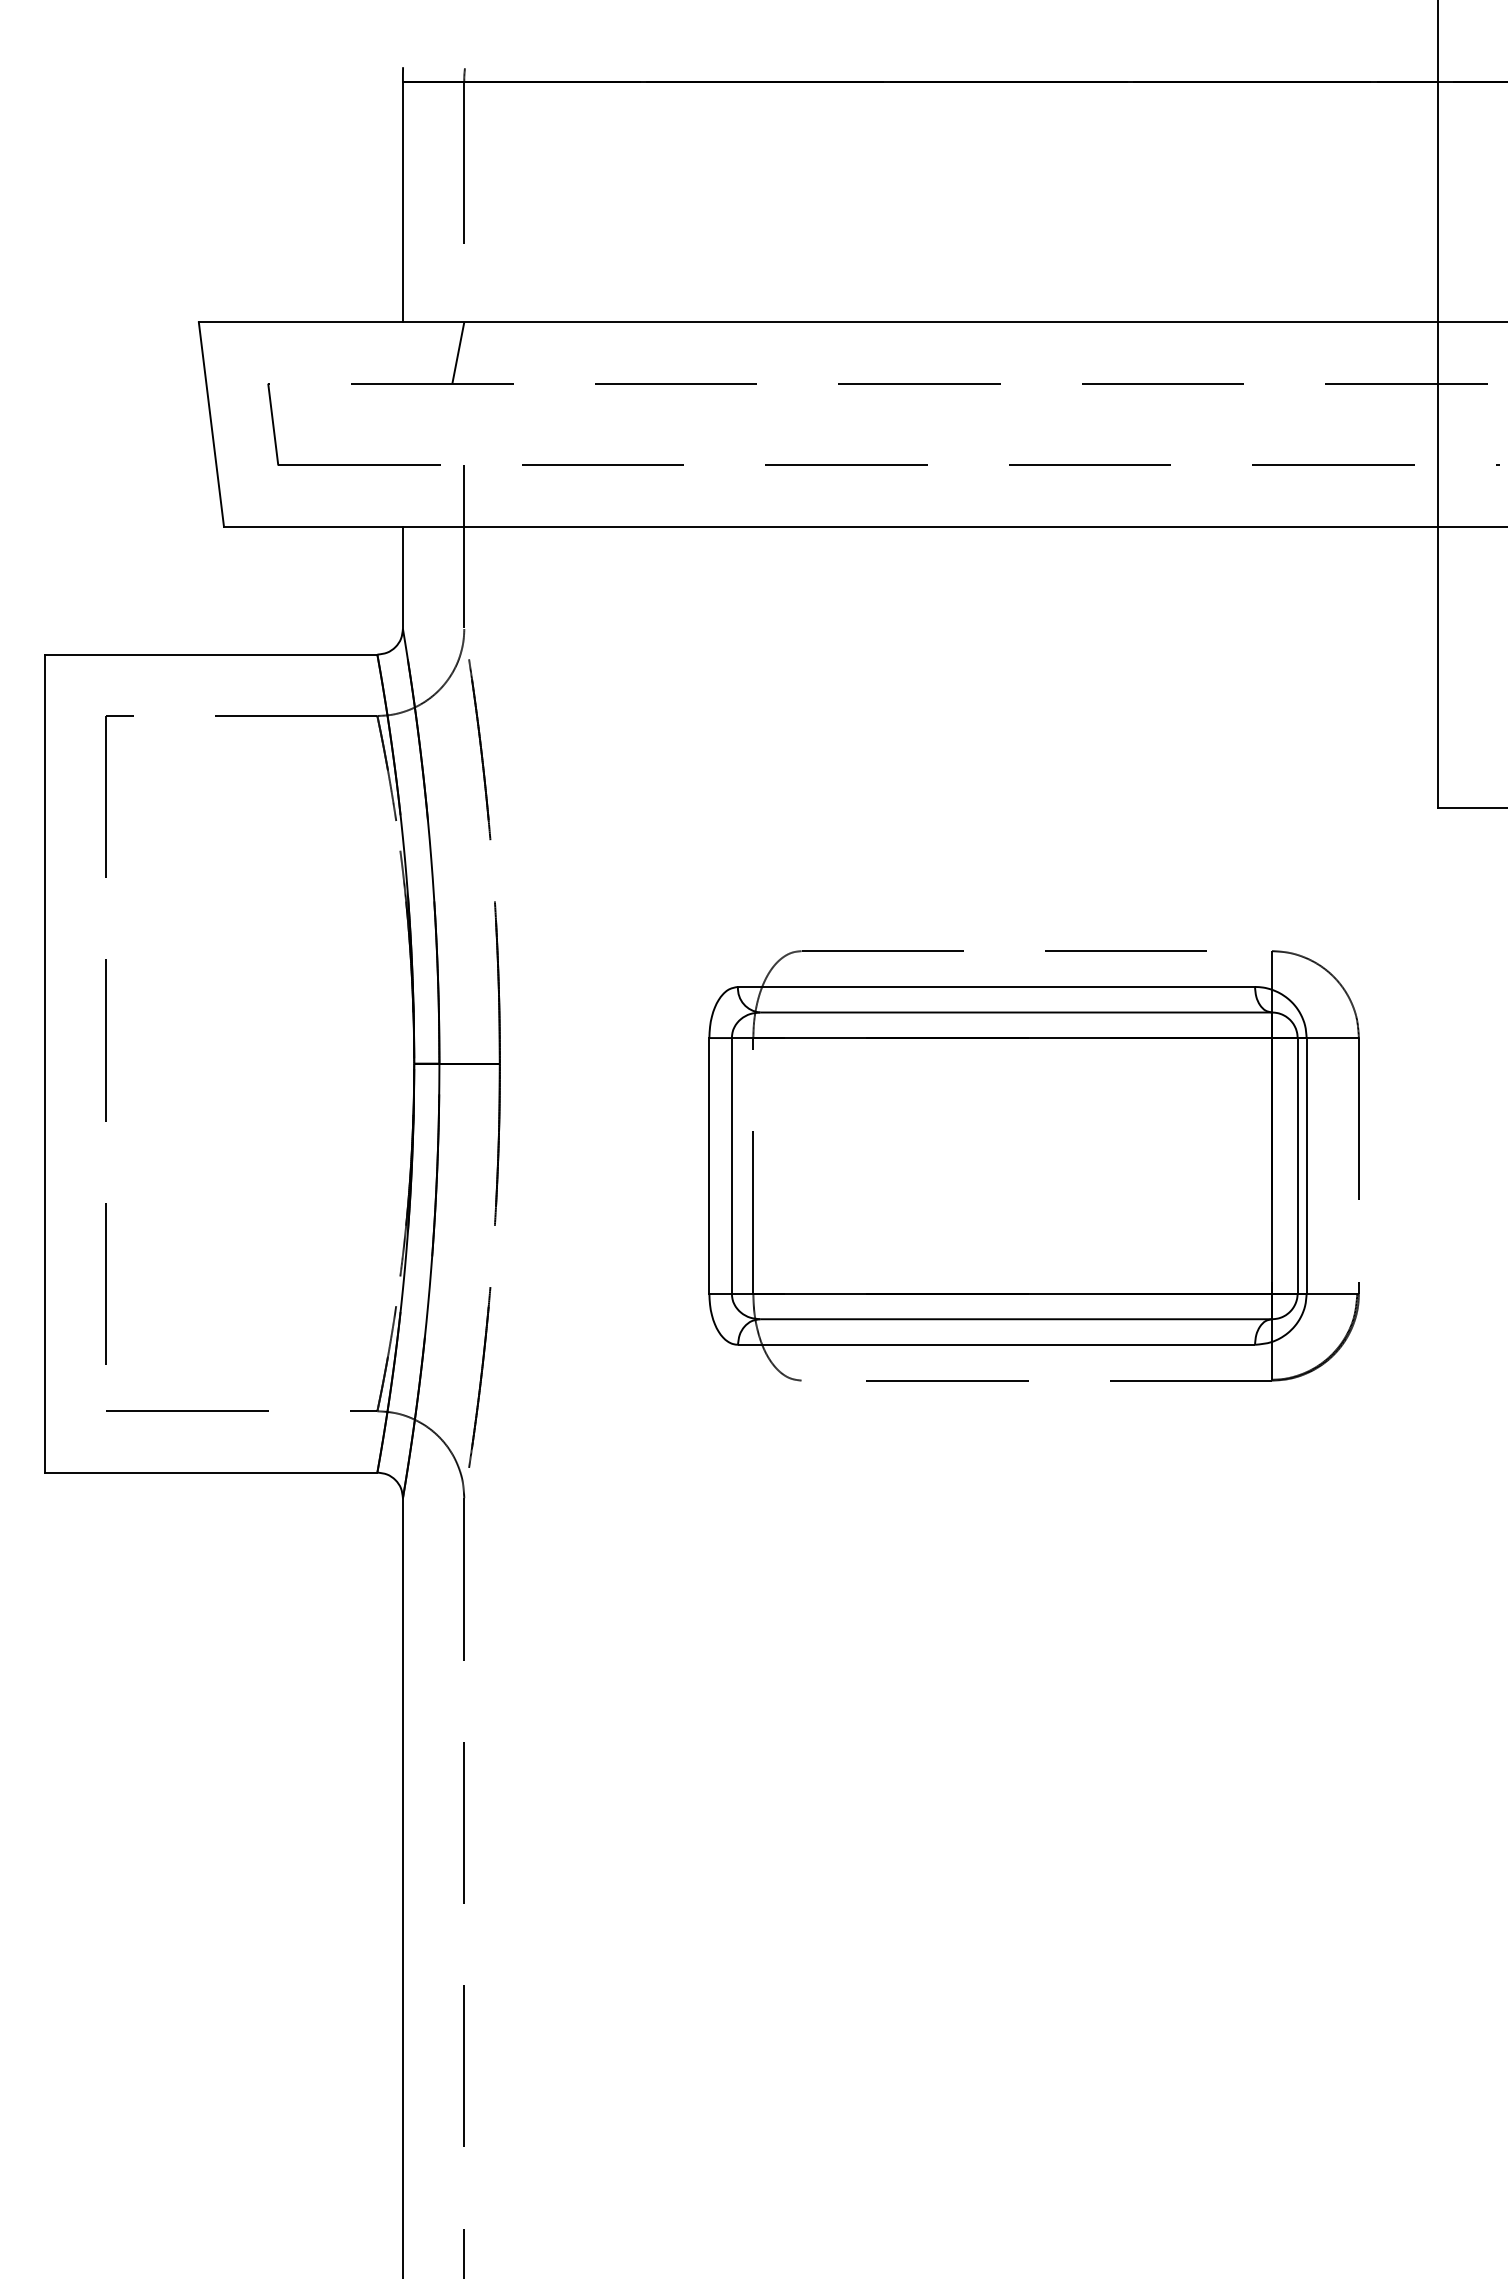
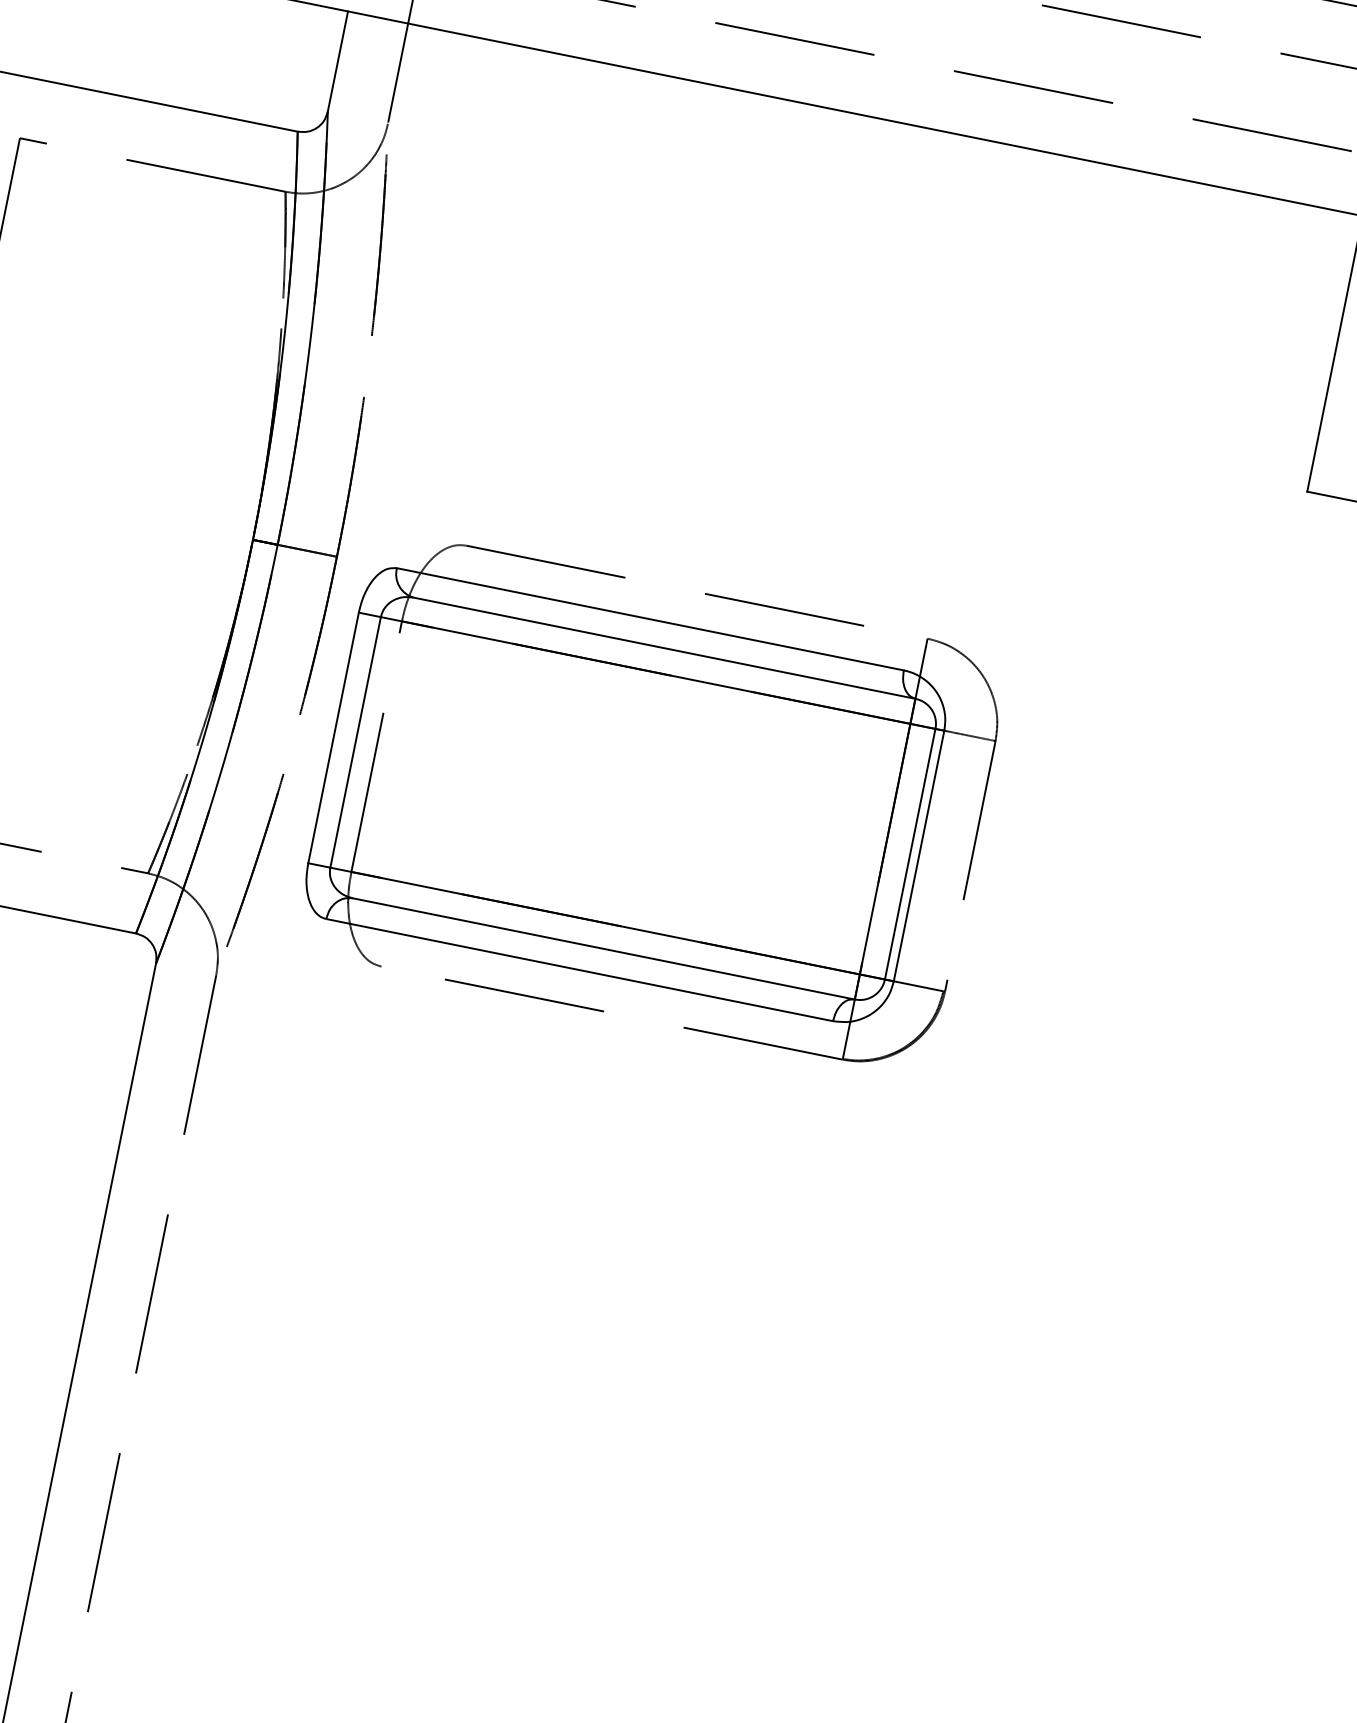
part: (1033, 1165) -> (651, 801), moved

